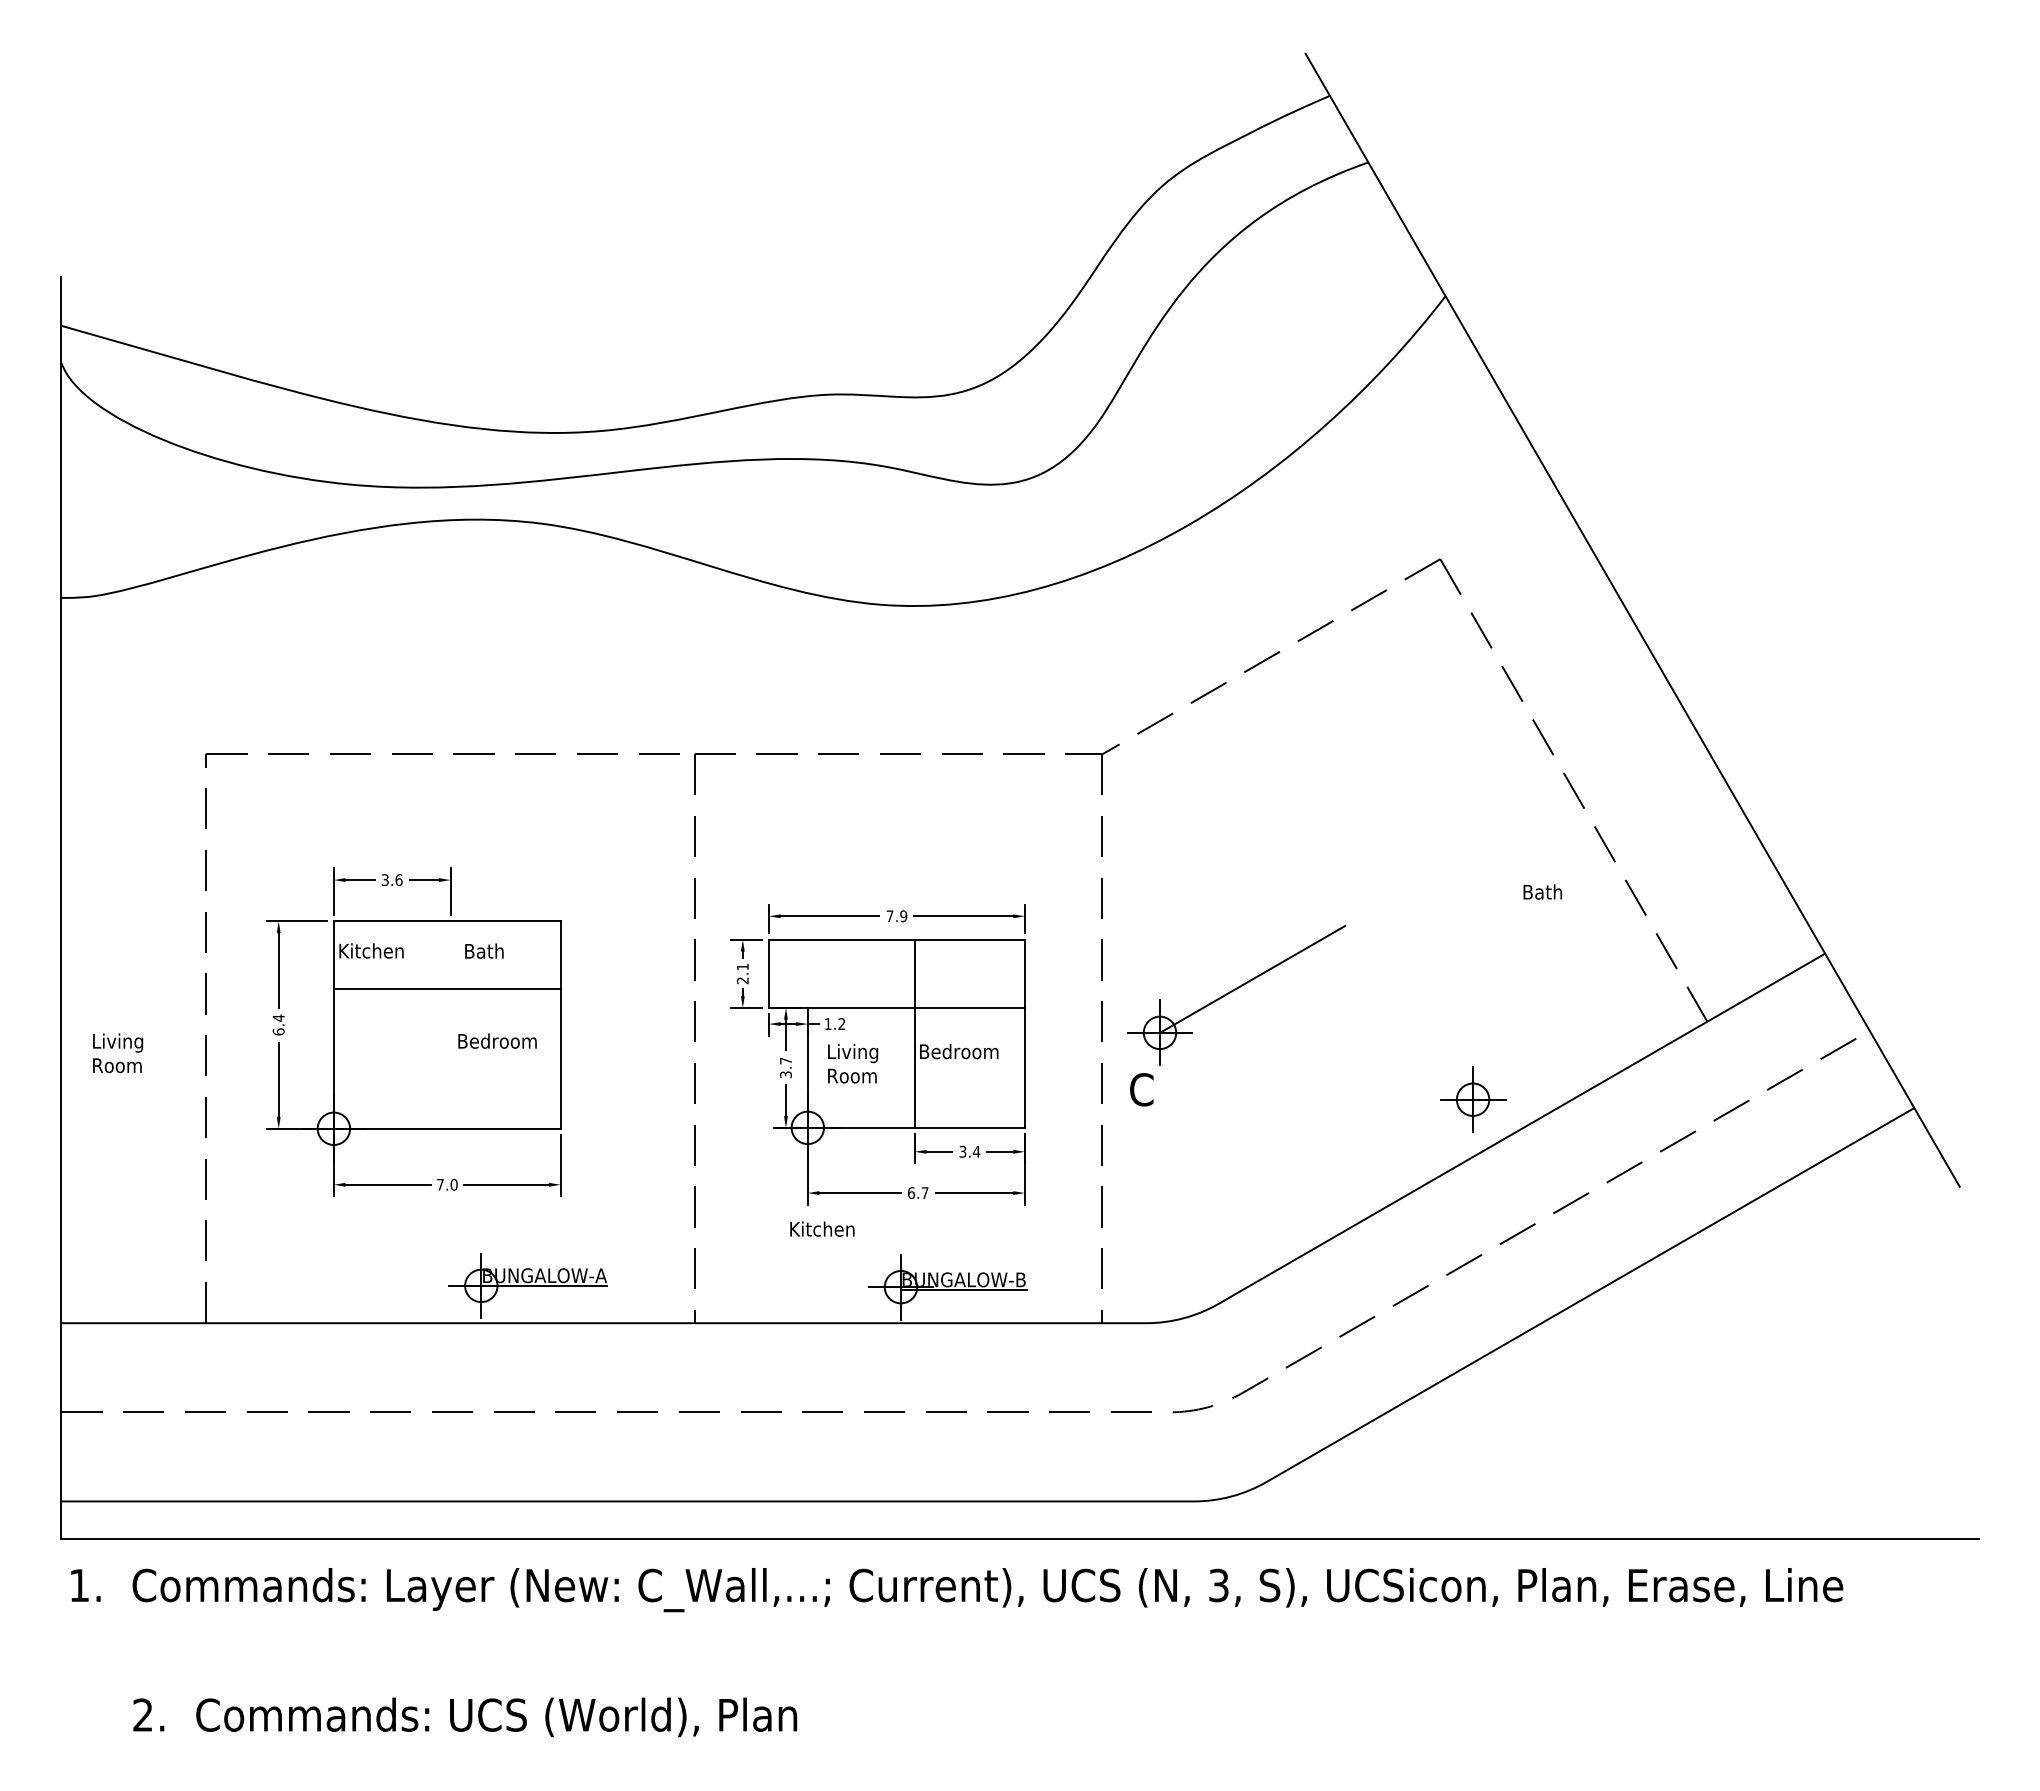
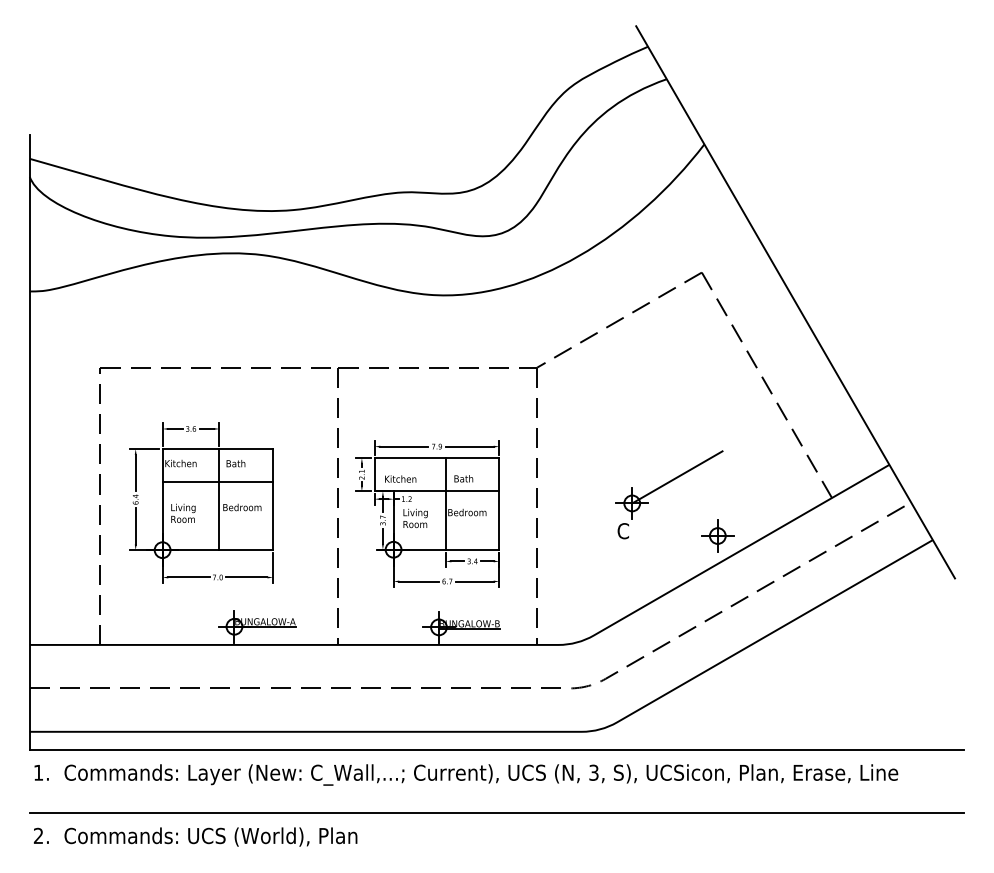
text: (1542, 891) -> (463, 478), moved
part: (1228, 996) -> (665, 485), moved
line: (450, 1024) -> (219, 499), added
text: (118, 1051) -> (183, 512), moved
text: (822, 1227) -> (400, 478), moved
line: (1018, 1669) -> (496, 813), added
text: (464, 1716) -> (195, 836), moved

